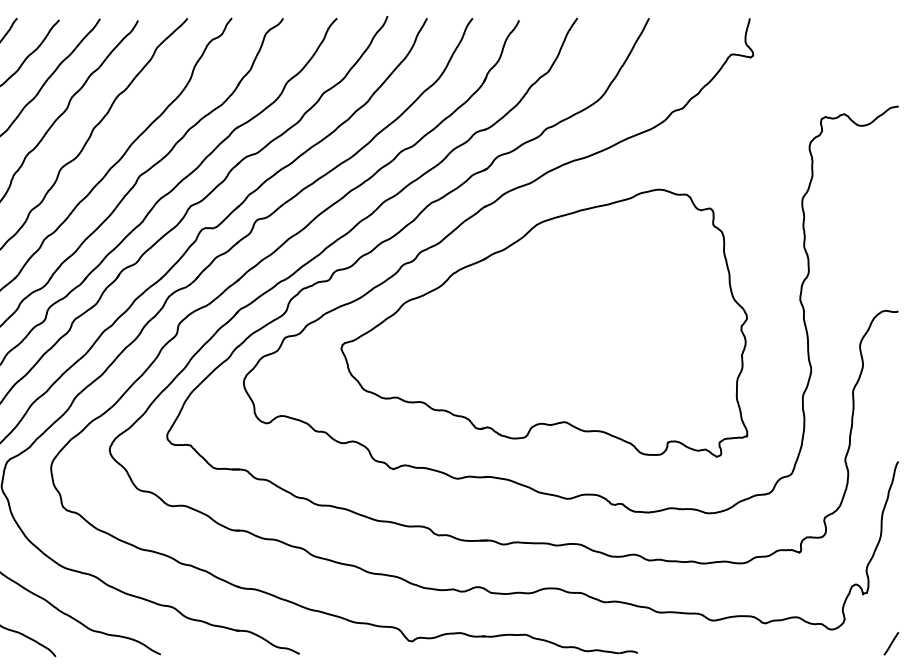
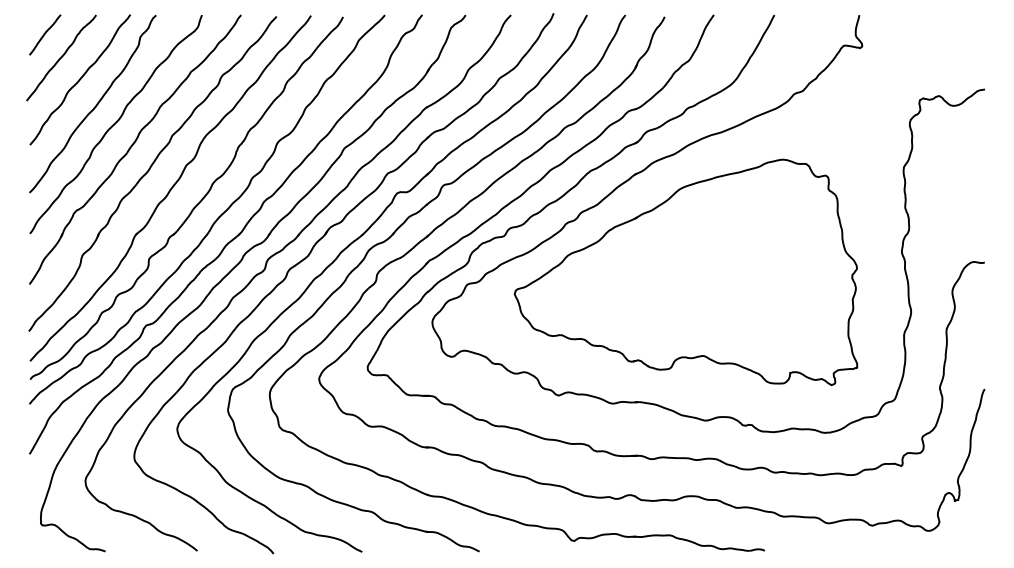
line: (890, 643) -> (978, 542), removed

